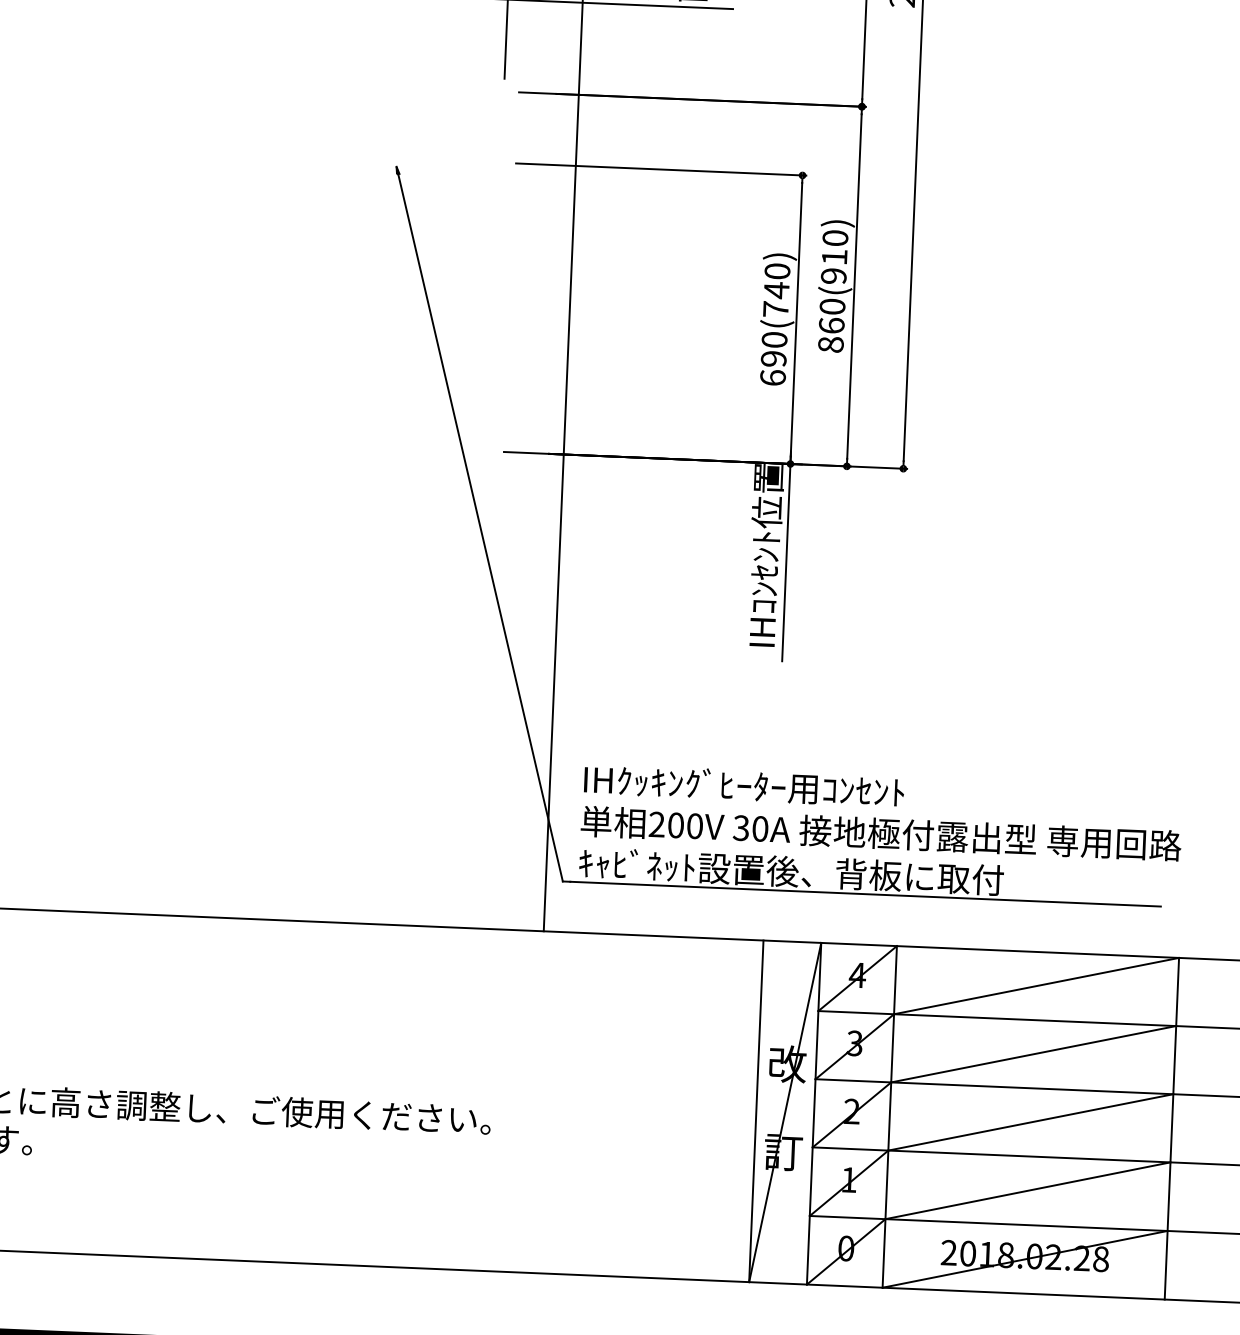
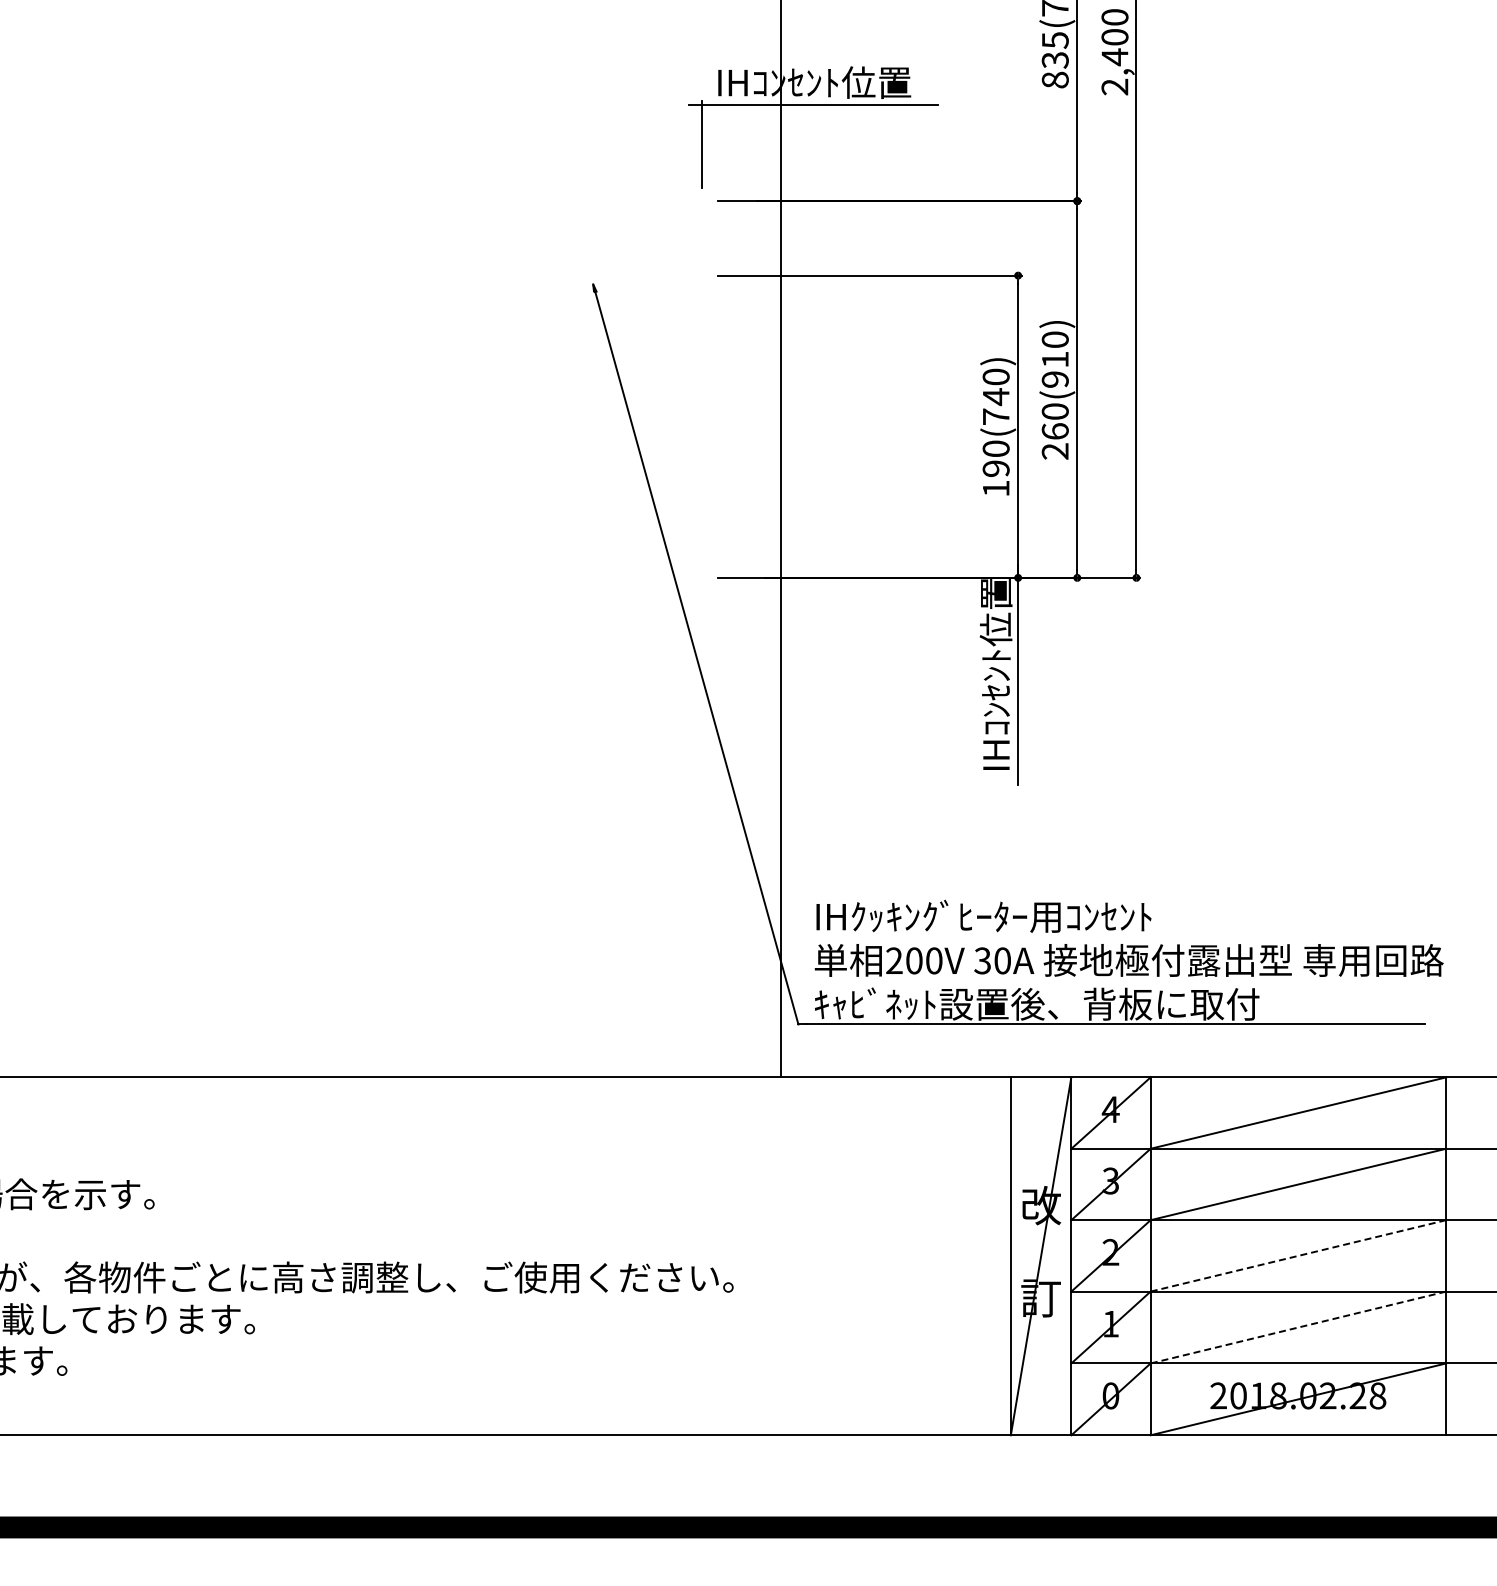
text: (830, 344) -> (1054, 451), 860(910) -> 260(910)
text: (772, 377) -> (995, 488), 690(740) -> 190(740)
line: (1029, 1122) -> (1297, 1256), solid -> dashed
line: (1027, 1190) -> (1297, 1327), solid -> dashed

